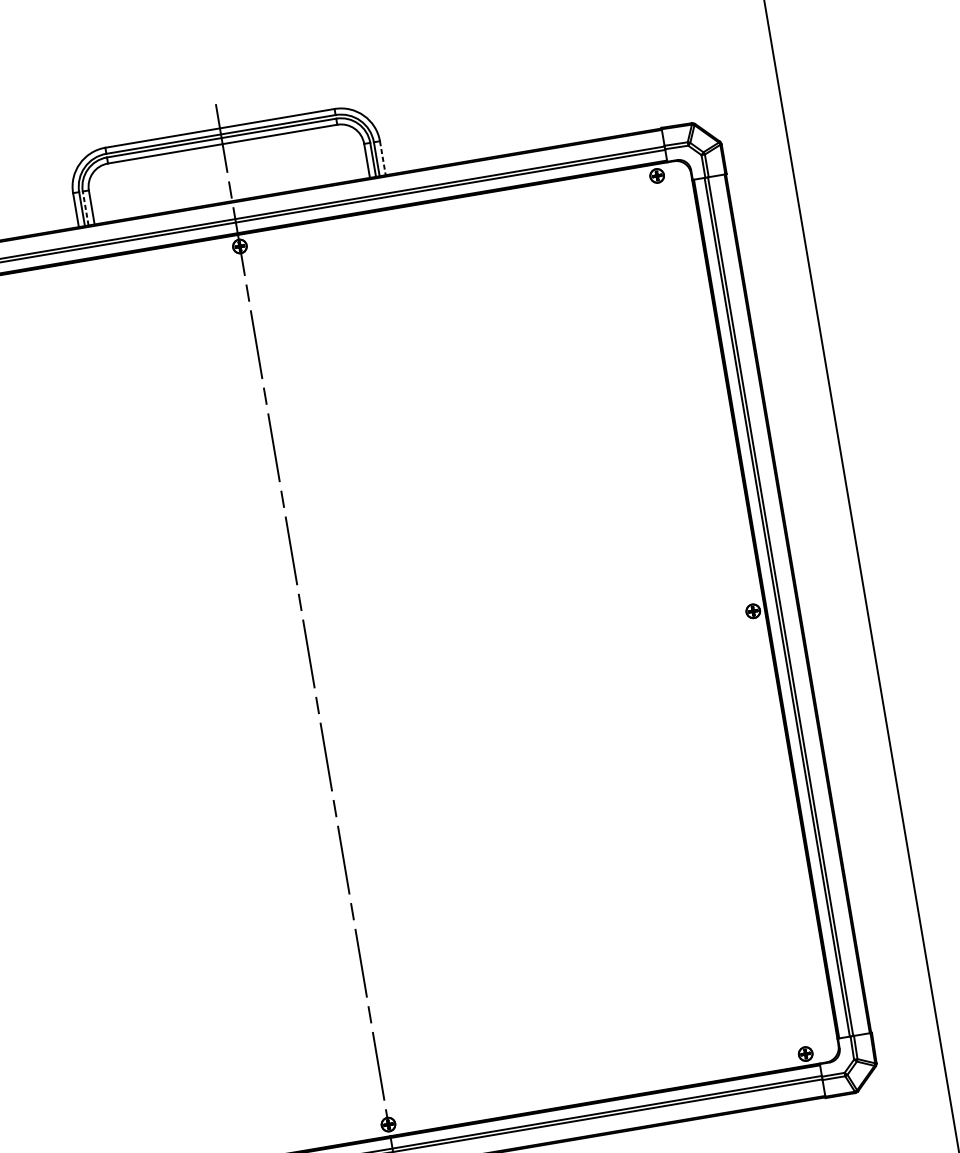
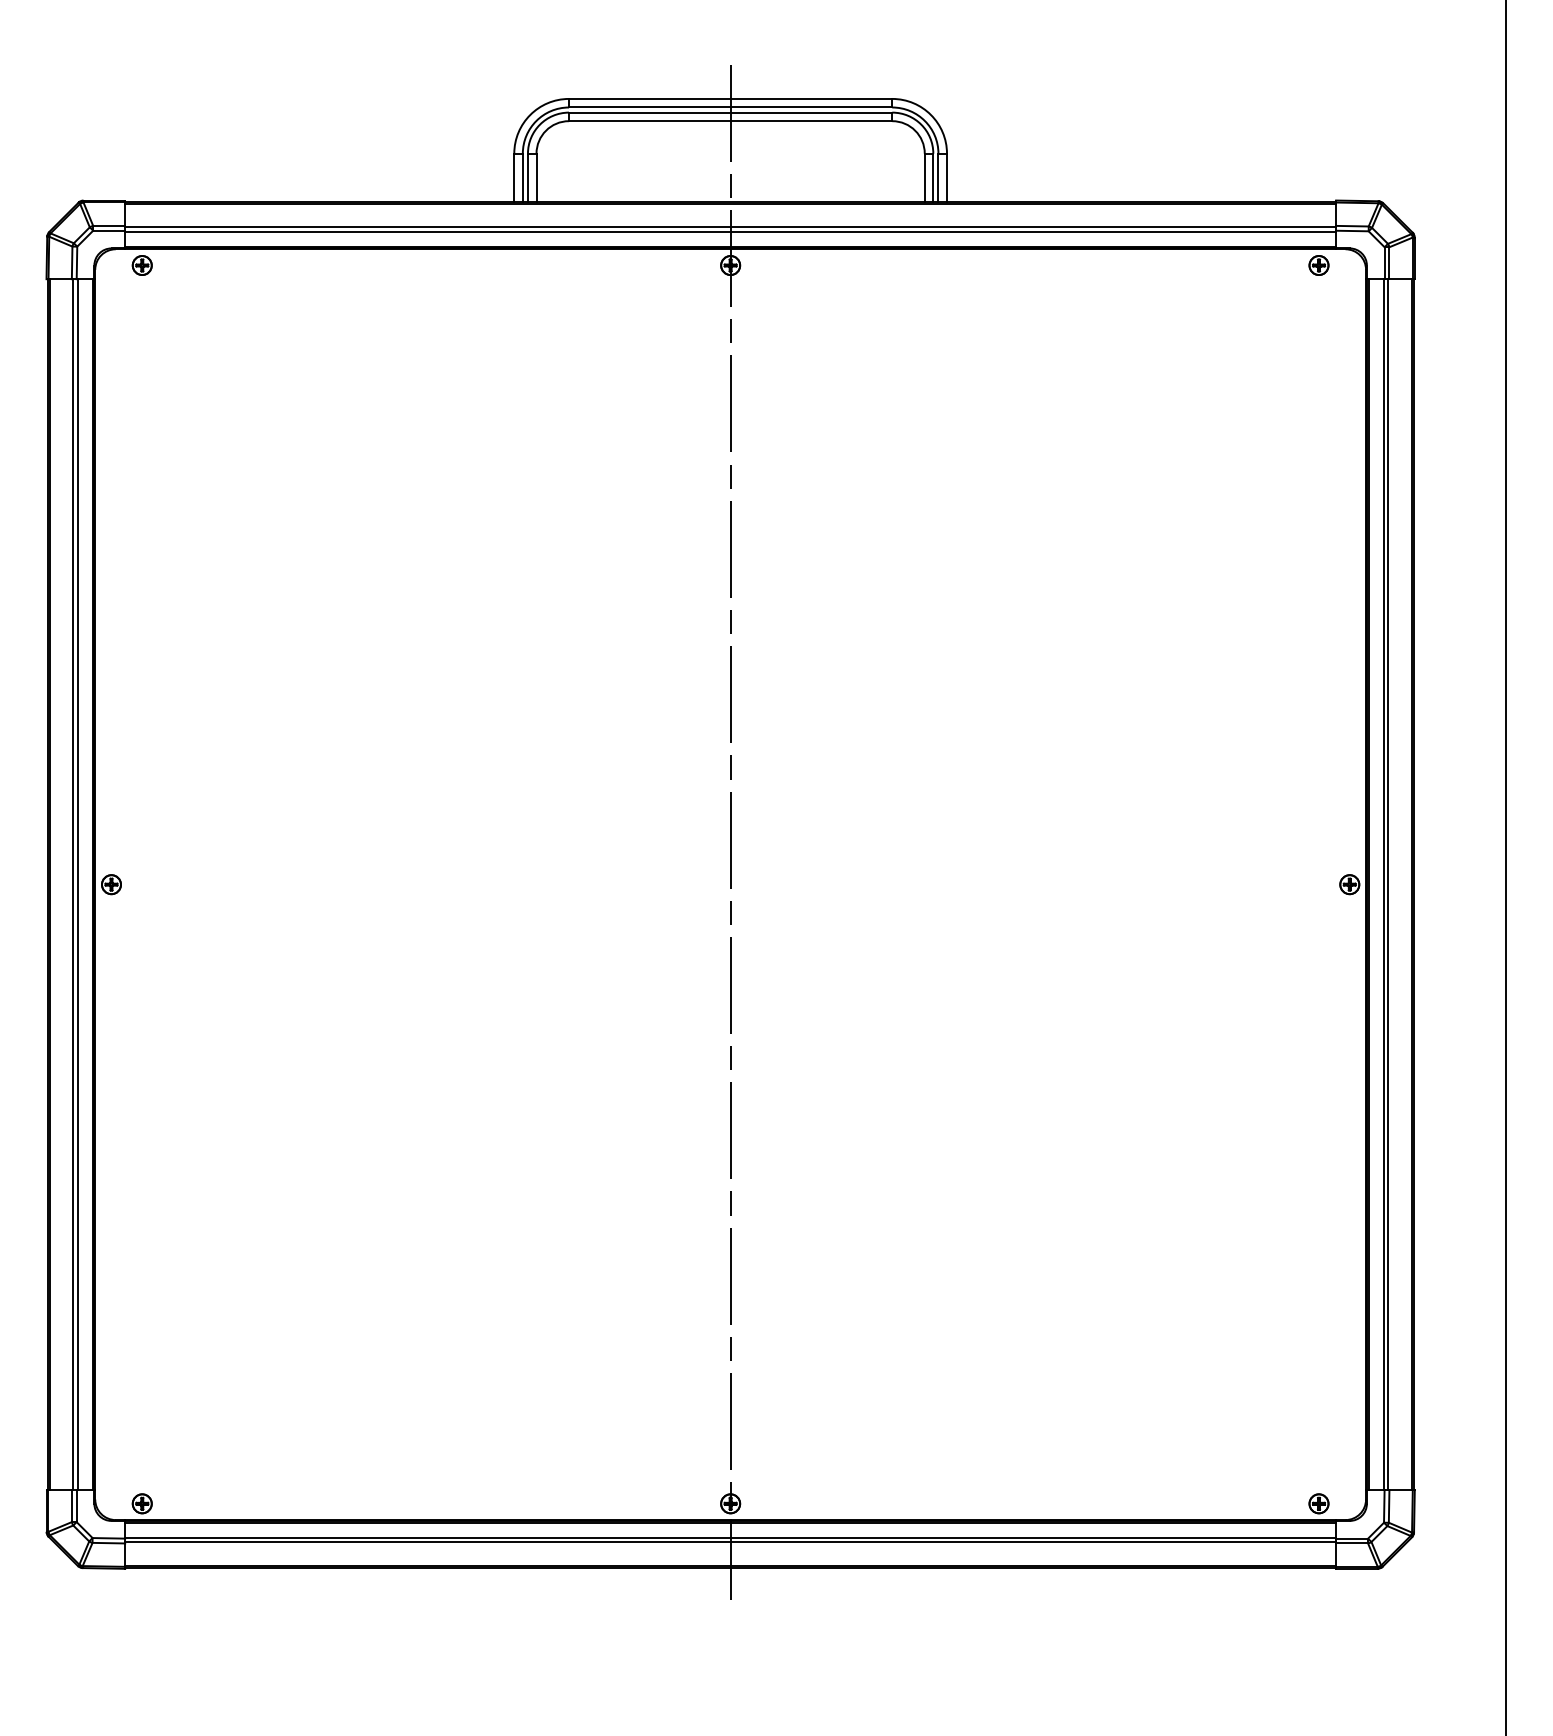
line: (383, 158) -> (947, 177), dashed -> solid
line: (85, 208) -> (527, 177), dashed -> solid

